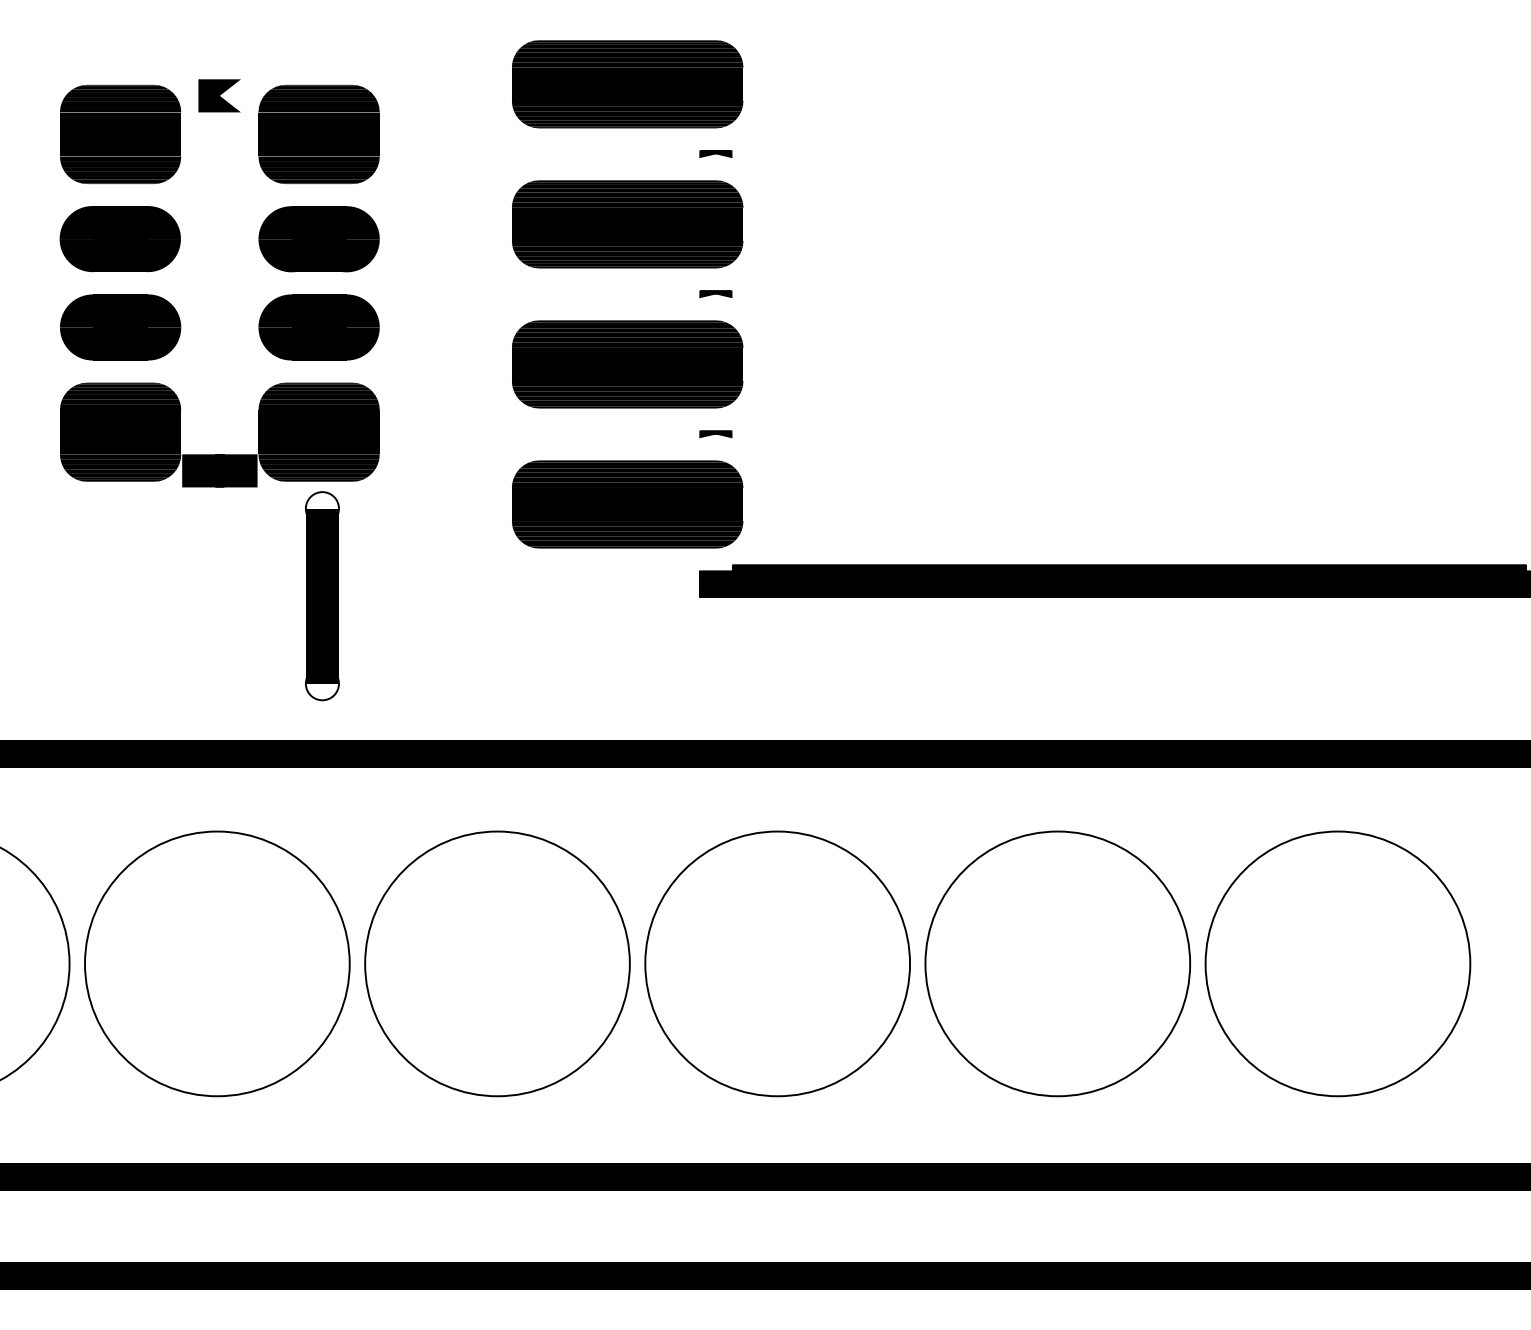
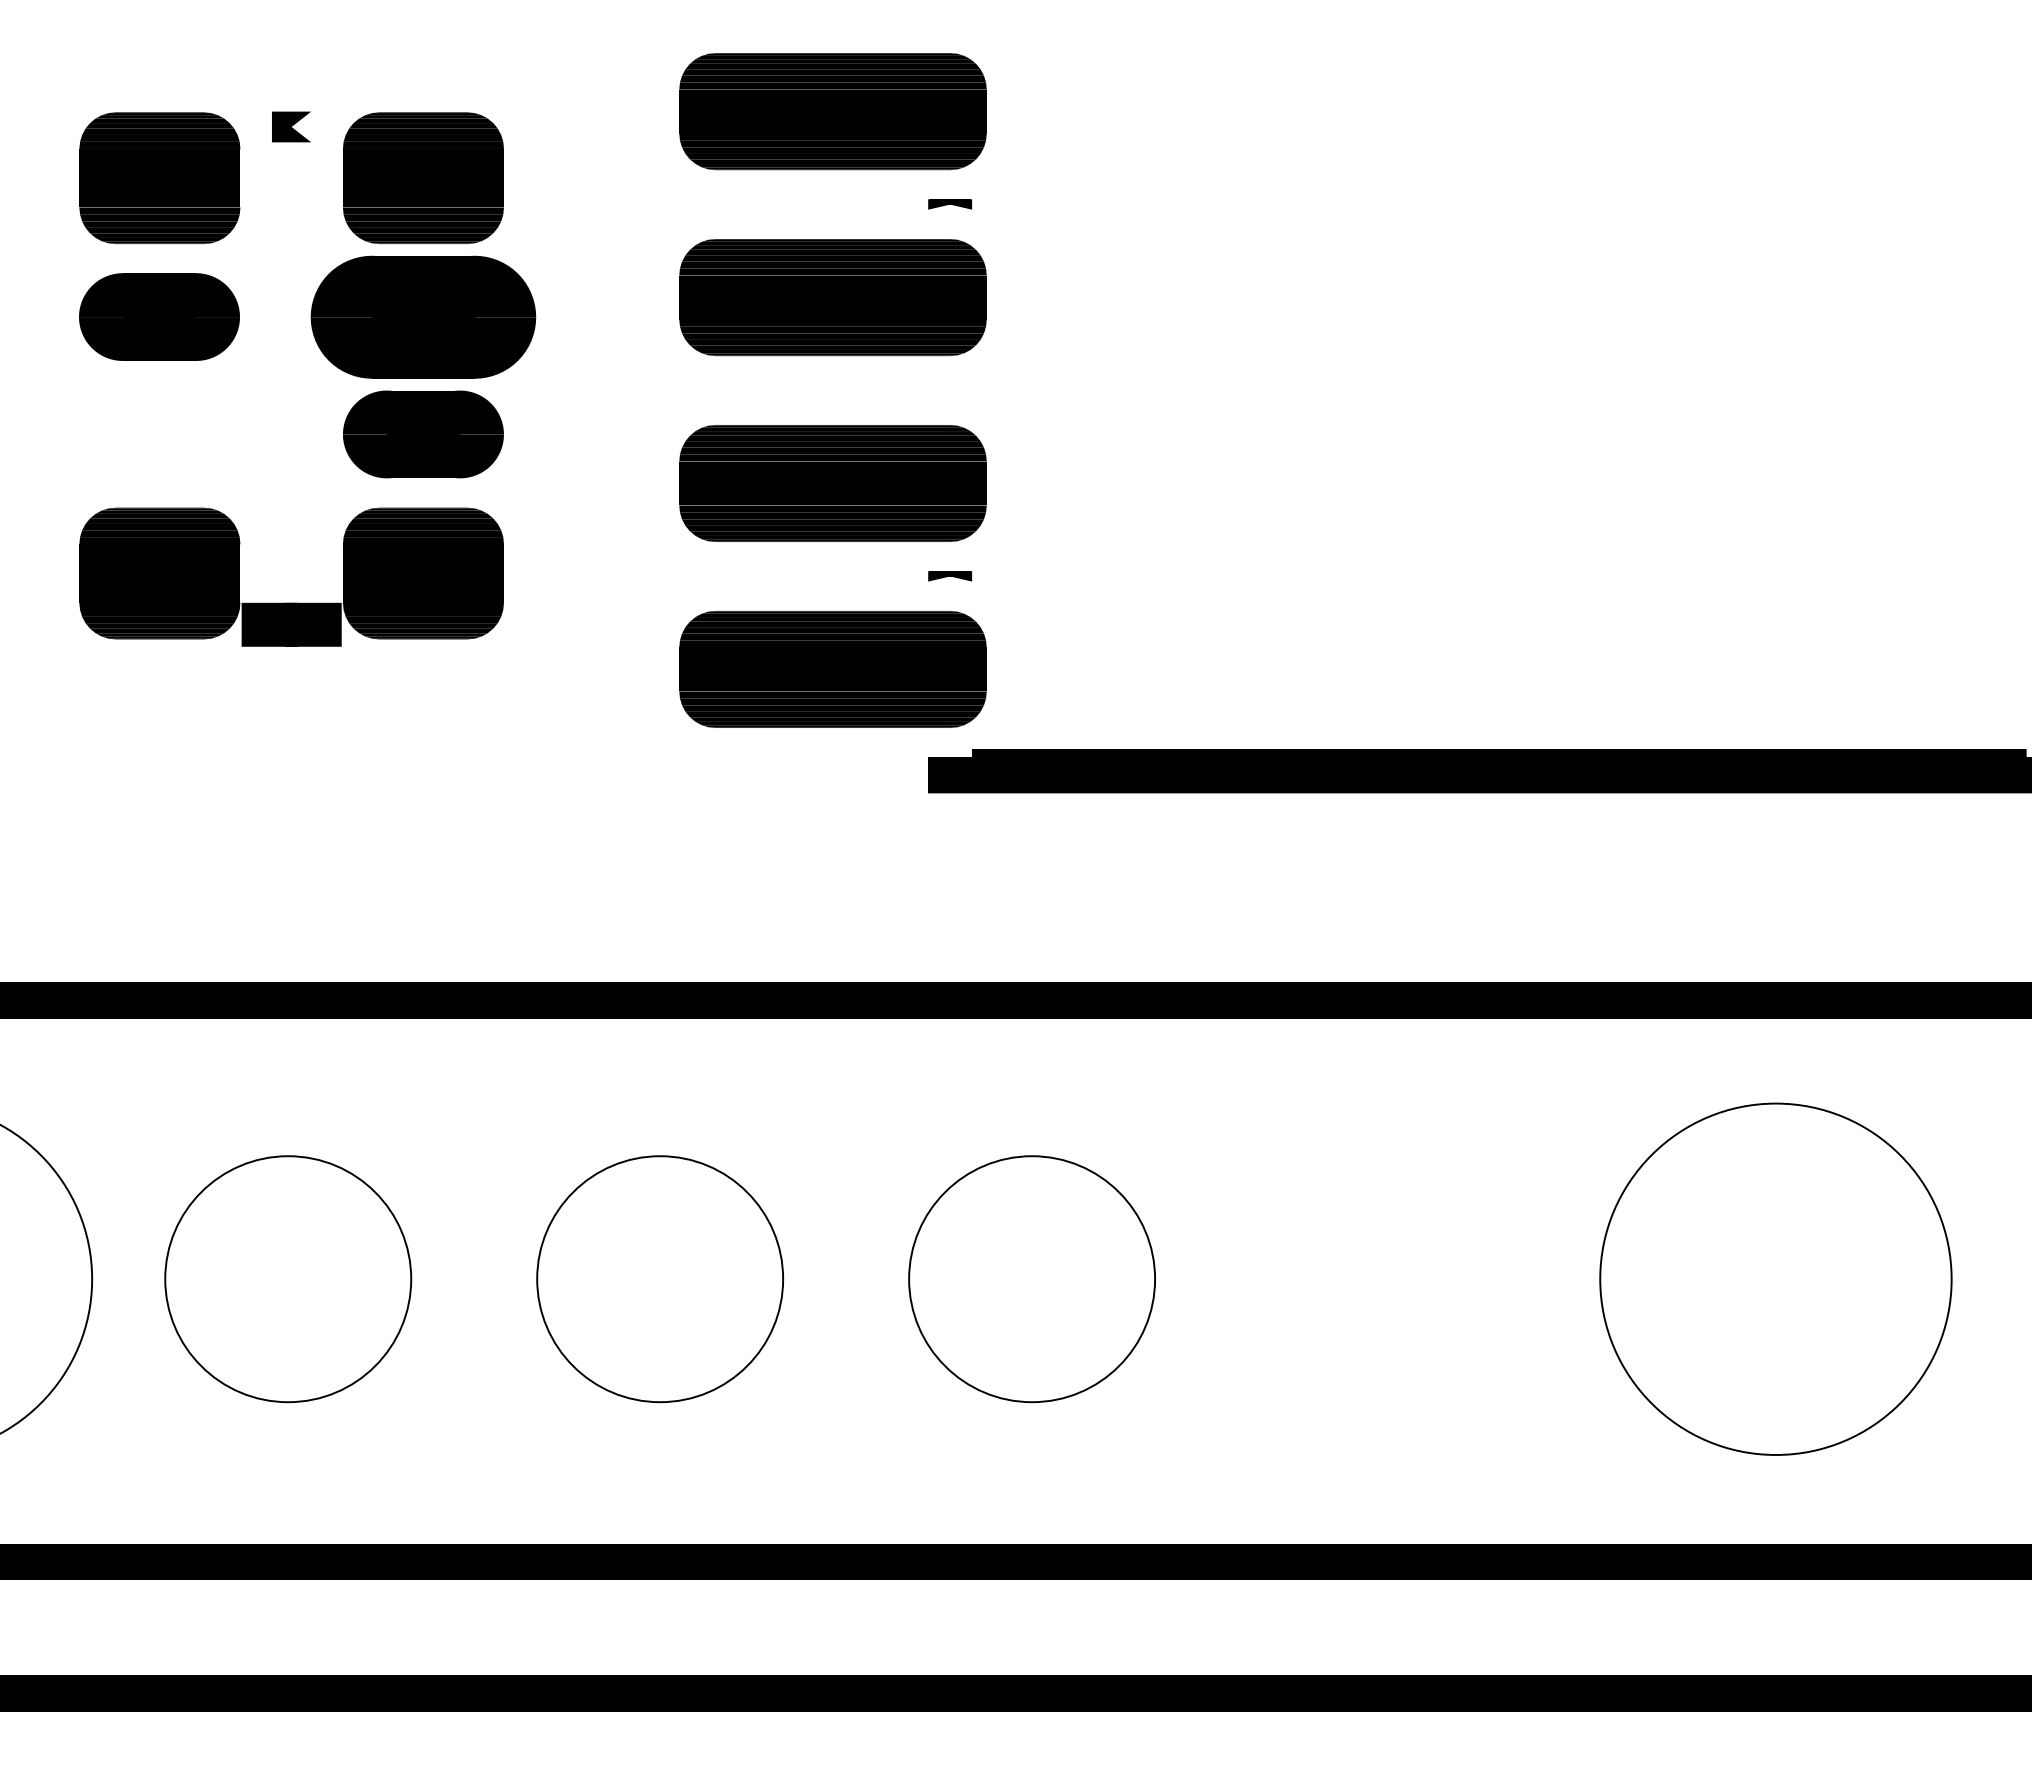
part: (219, 95) -> (291, 126), size x0.7
part: (319, 239) -> (423, 317), size x1.4
part: (716, 294) -> (950, 390), removed
part: (120, 327) -> (159, 434), removed
part: (322, 596) -> (427, 791), removed
part: (216, 963) -> (287, 1278), size x0.7
part: (496, 963) -> (659, 1278), size x0.7
part: (777, 963) -> (1031, 1278), size x0.7
part: (1057, 963) -> (1403, 1278), removed

